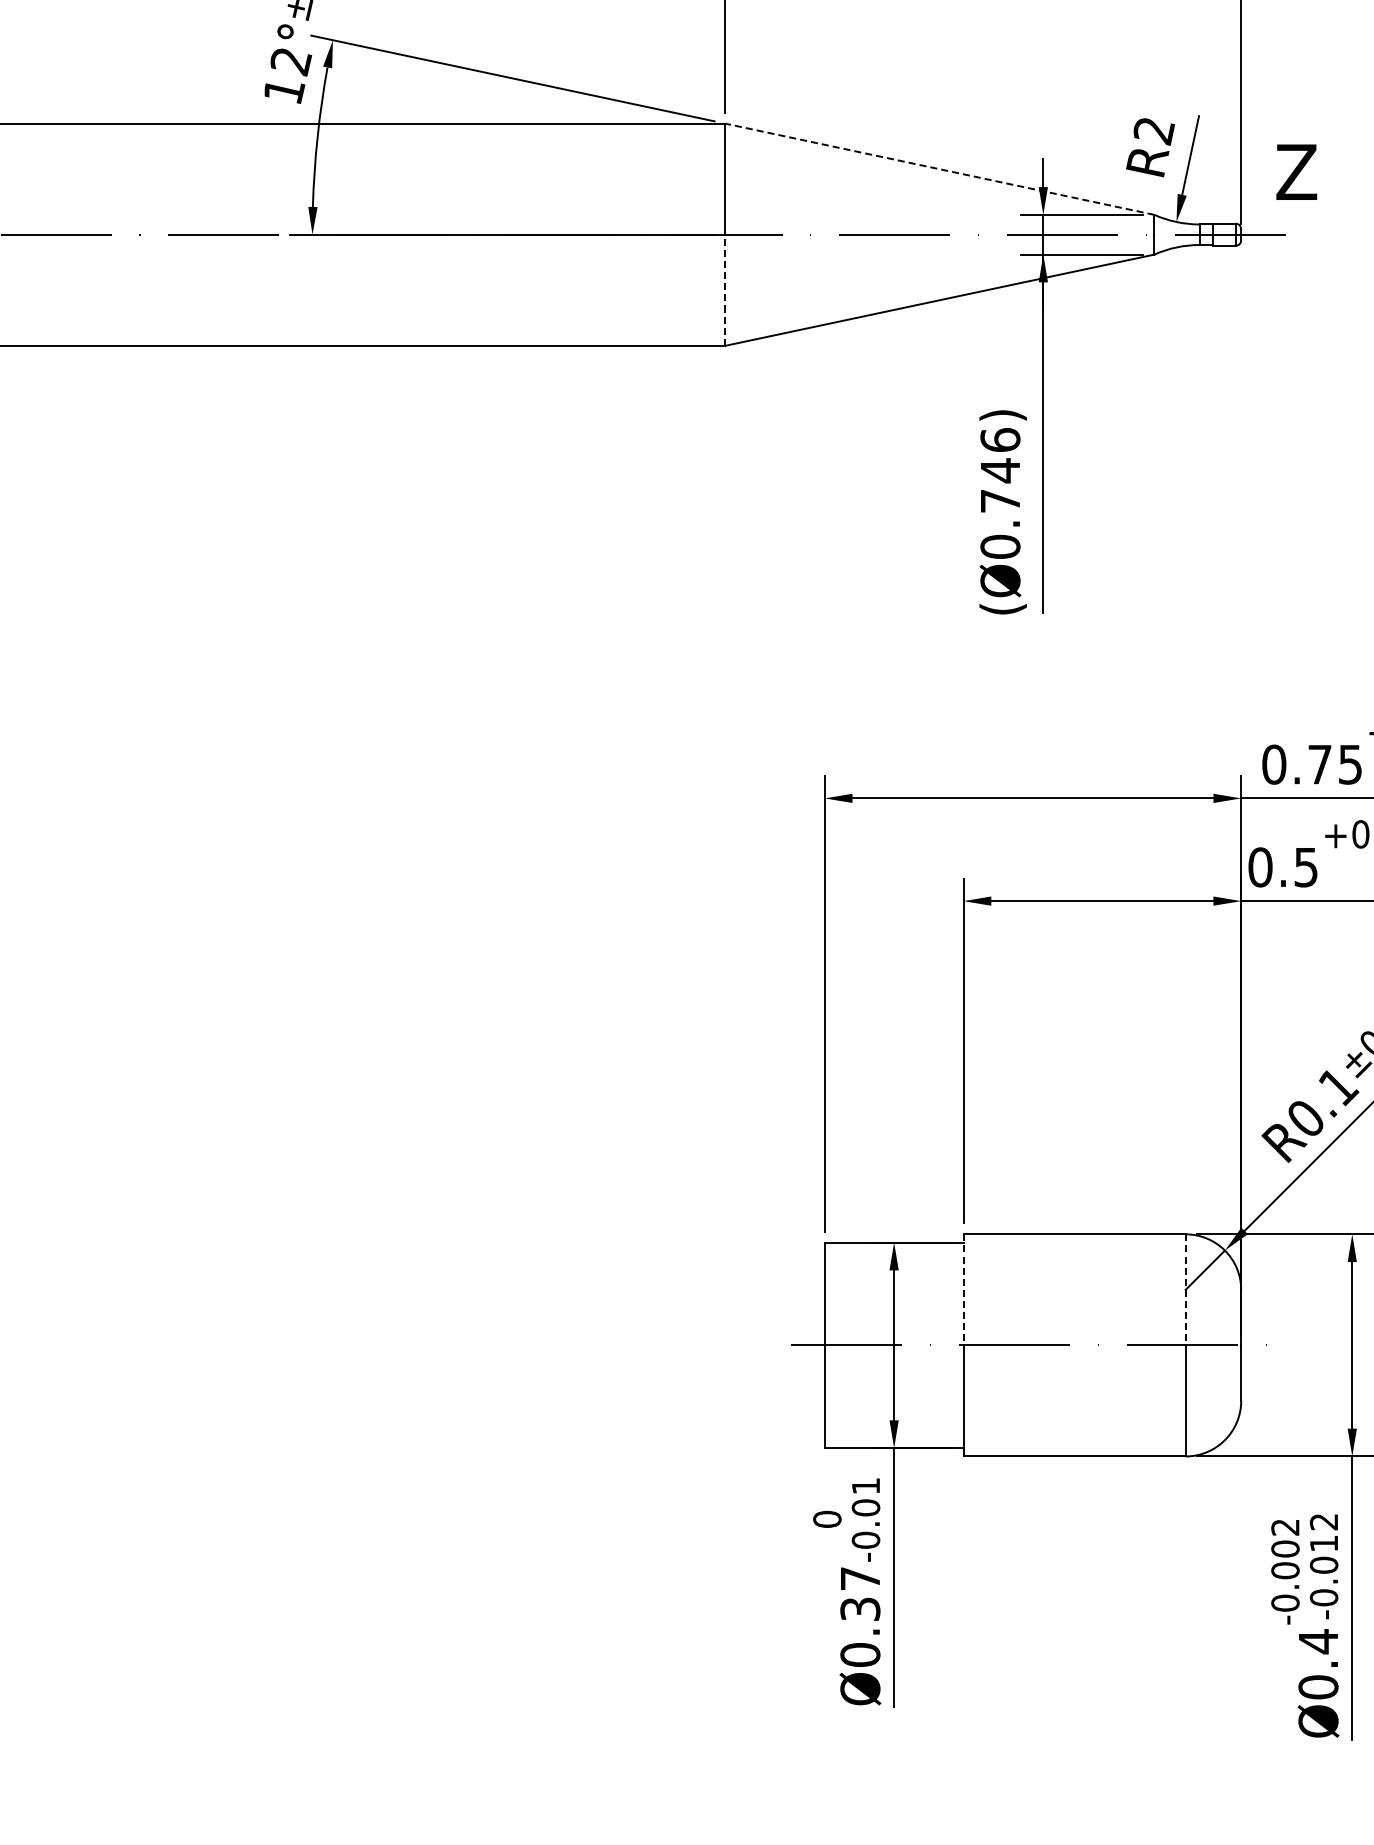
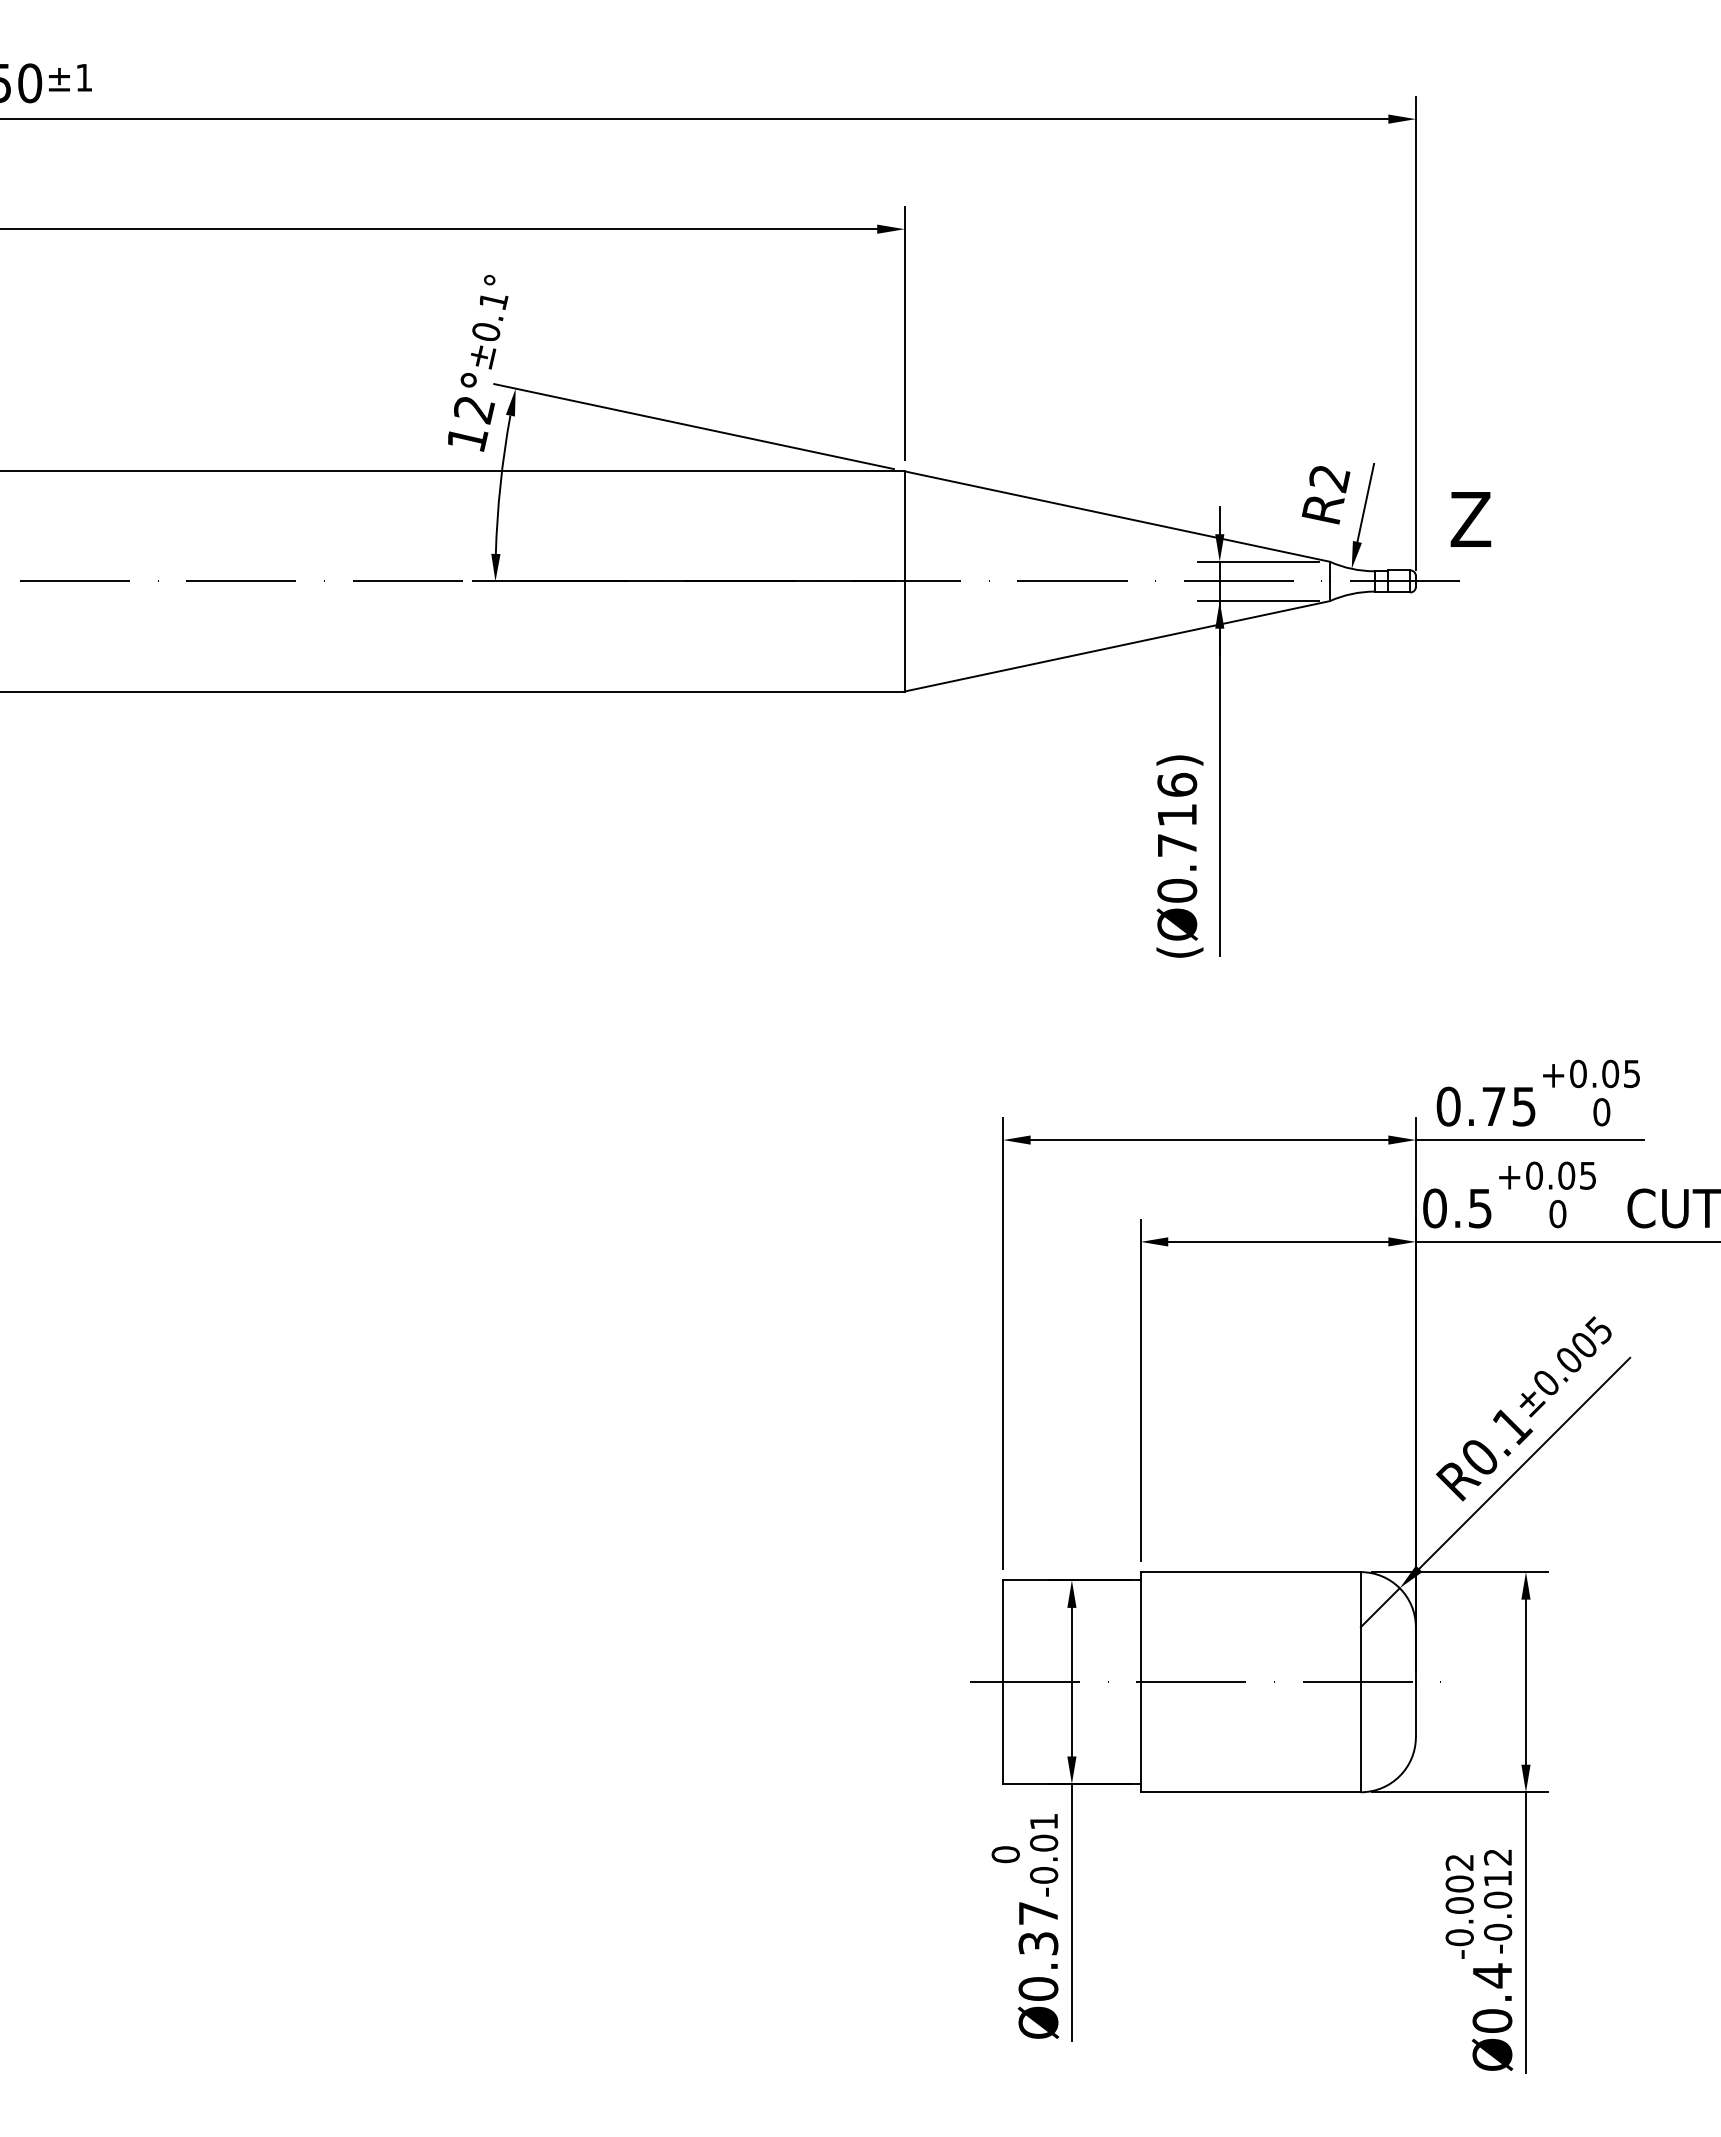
line: (939, 169) -> (1116, 516), dashed -> solid
line: (725, 289) -> (904, 635), dashed -> solid
text: (1000, 469) -> (1177, 814), (Ø0.746) -> (Ø0.716)
line: (963, 1290) -> (1140, 1627), dashed -> solid
line: (1185, 1290) -> (1360, 1627), dashed -> solid

